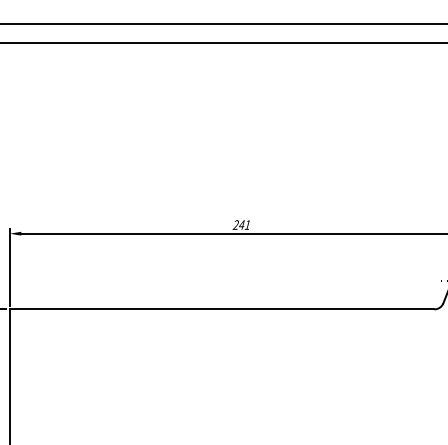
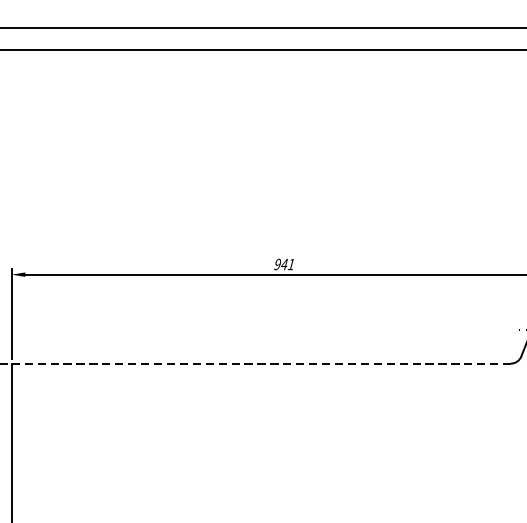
text: (235, 225) -> (277, 265), 241 -> 941
line: (222, 309) -> (261, 363), solid -> dashed

